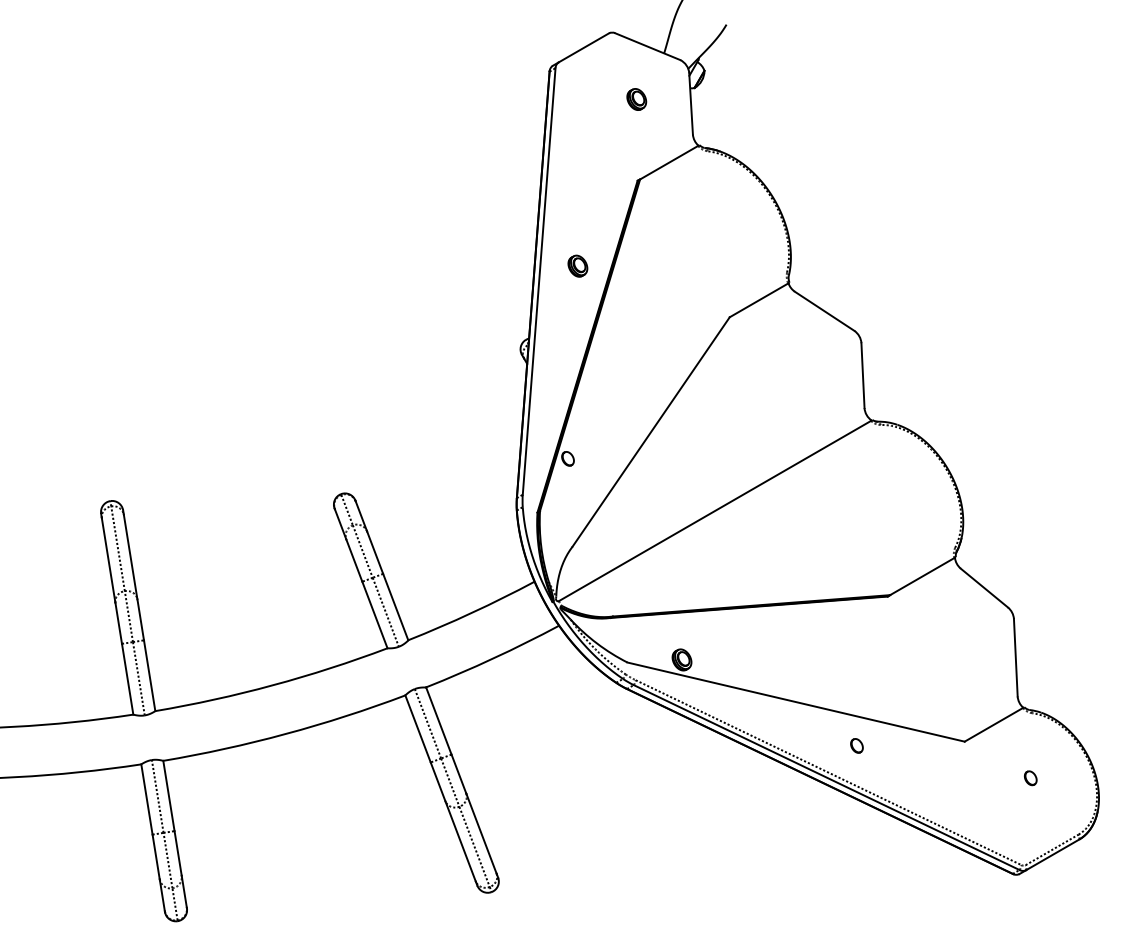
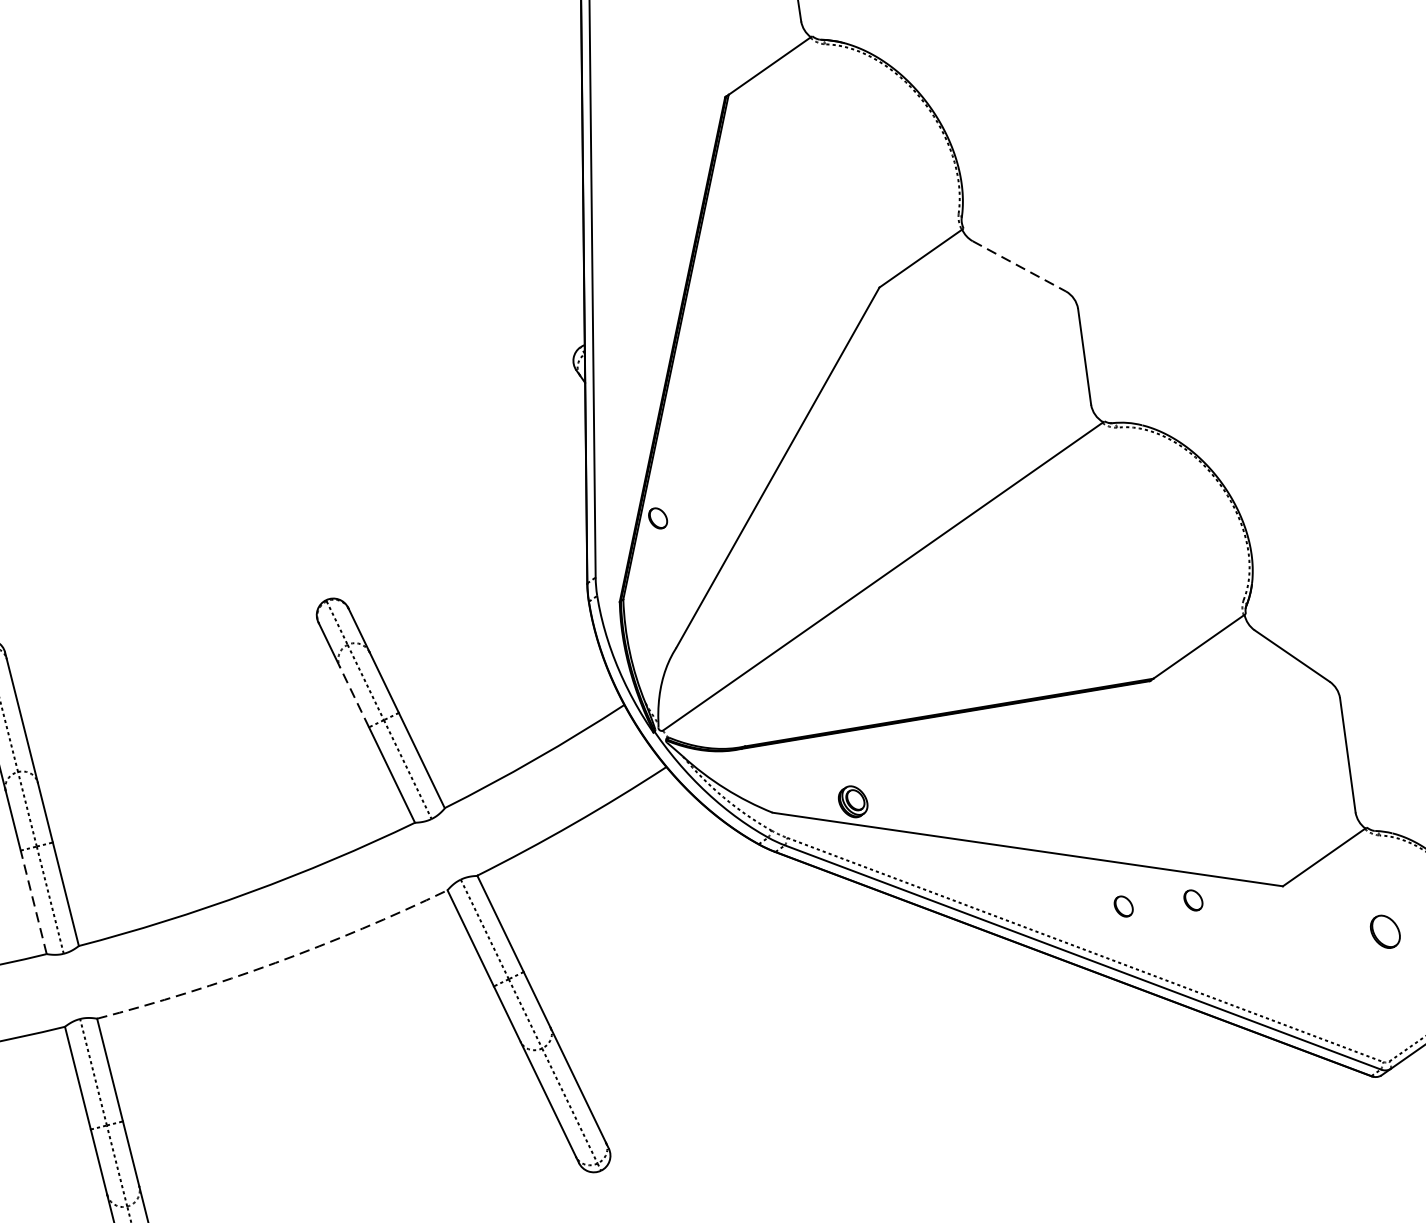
part: (577, 265) -> (647, 230), removed
line: (824, 311) -> (1019, 266), solid -> dashed
line: (354, 560) -> (354, 696), solid -> dashed
line: (127, 679) -> (33, 902), solid -> dashed
arc: (285, 733) -> (274, 962), solid -> dashed
part: (903, 745) -> (1192, 899), added
part: (1030, 778) -> (1385, 932), size x1.6

